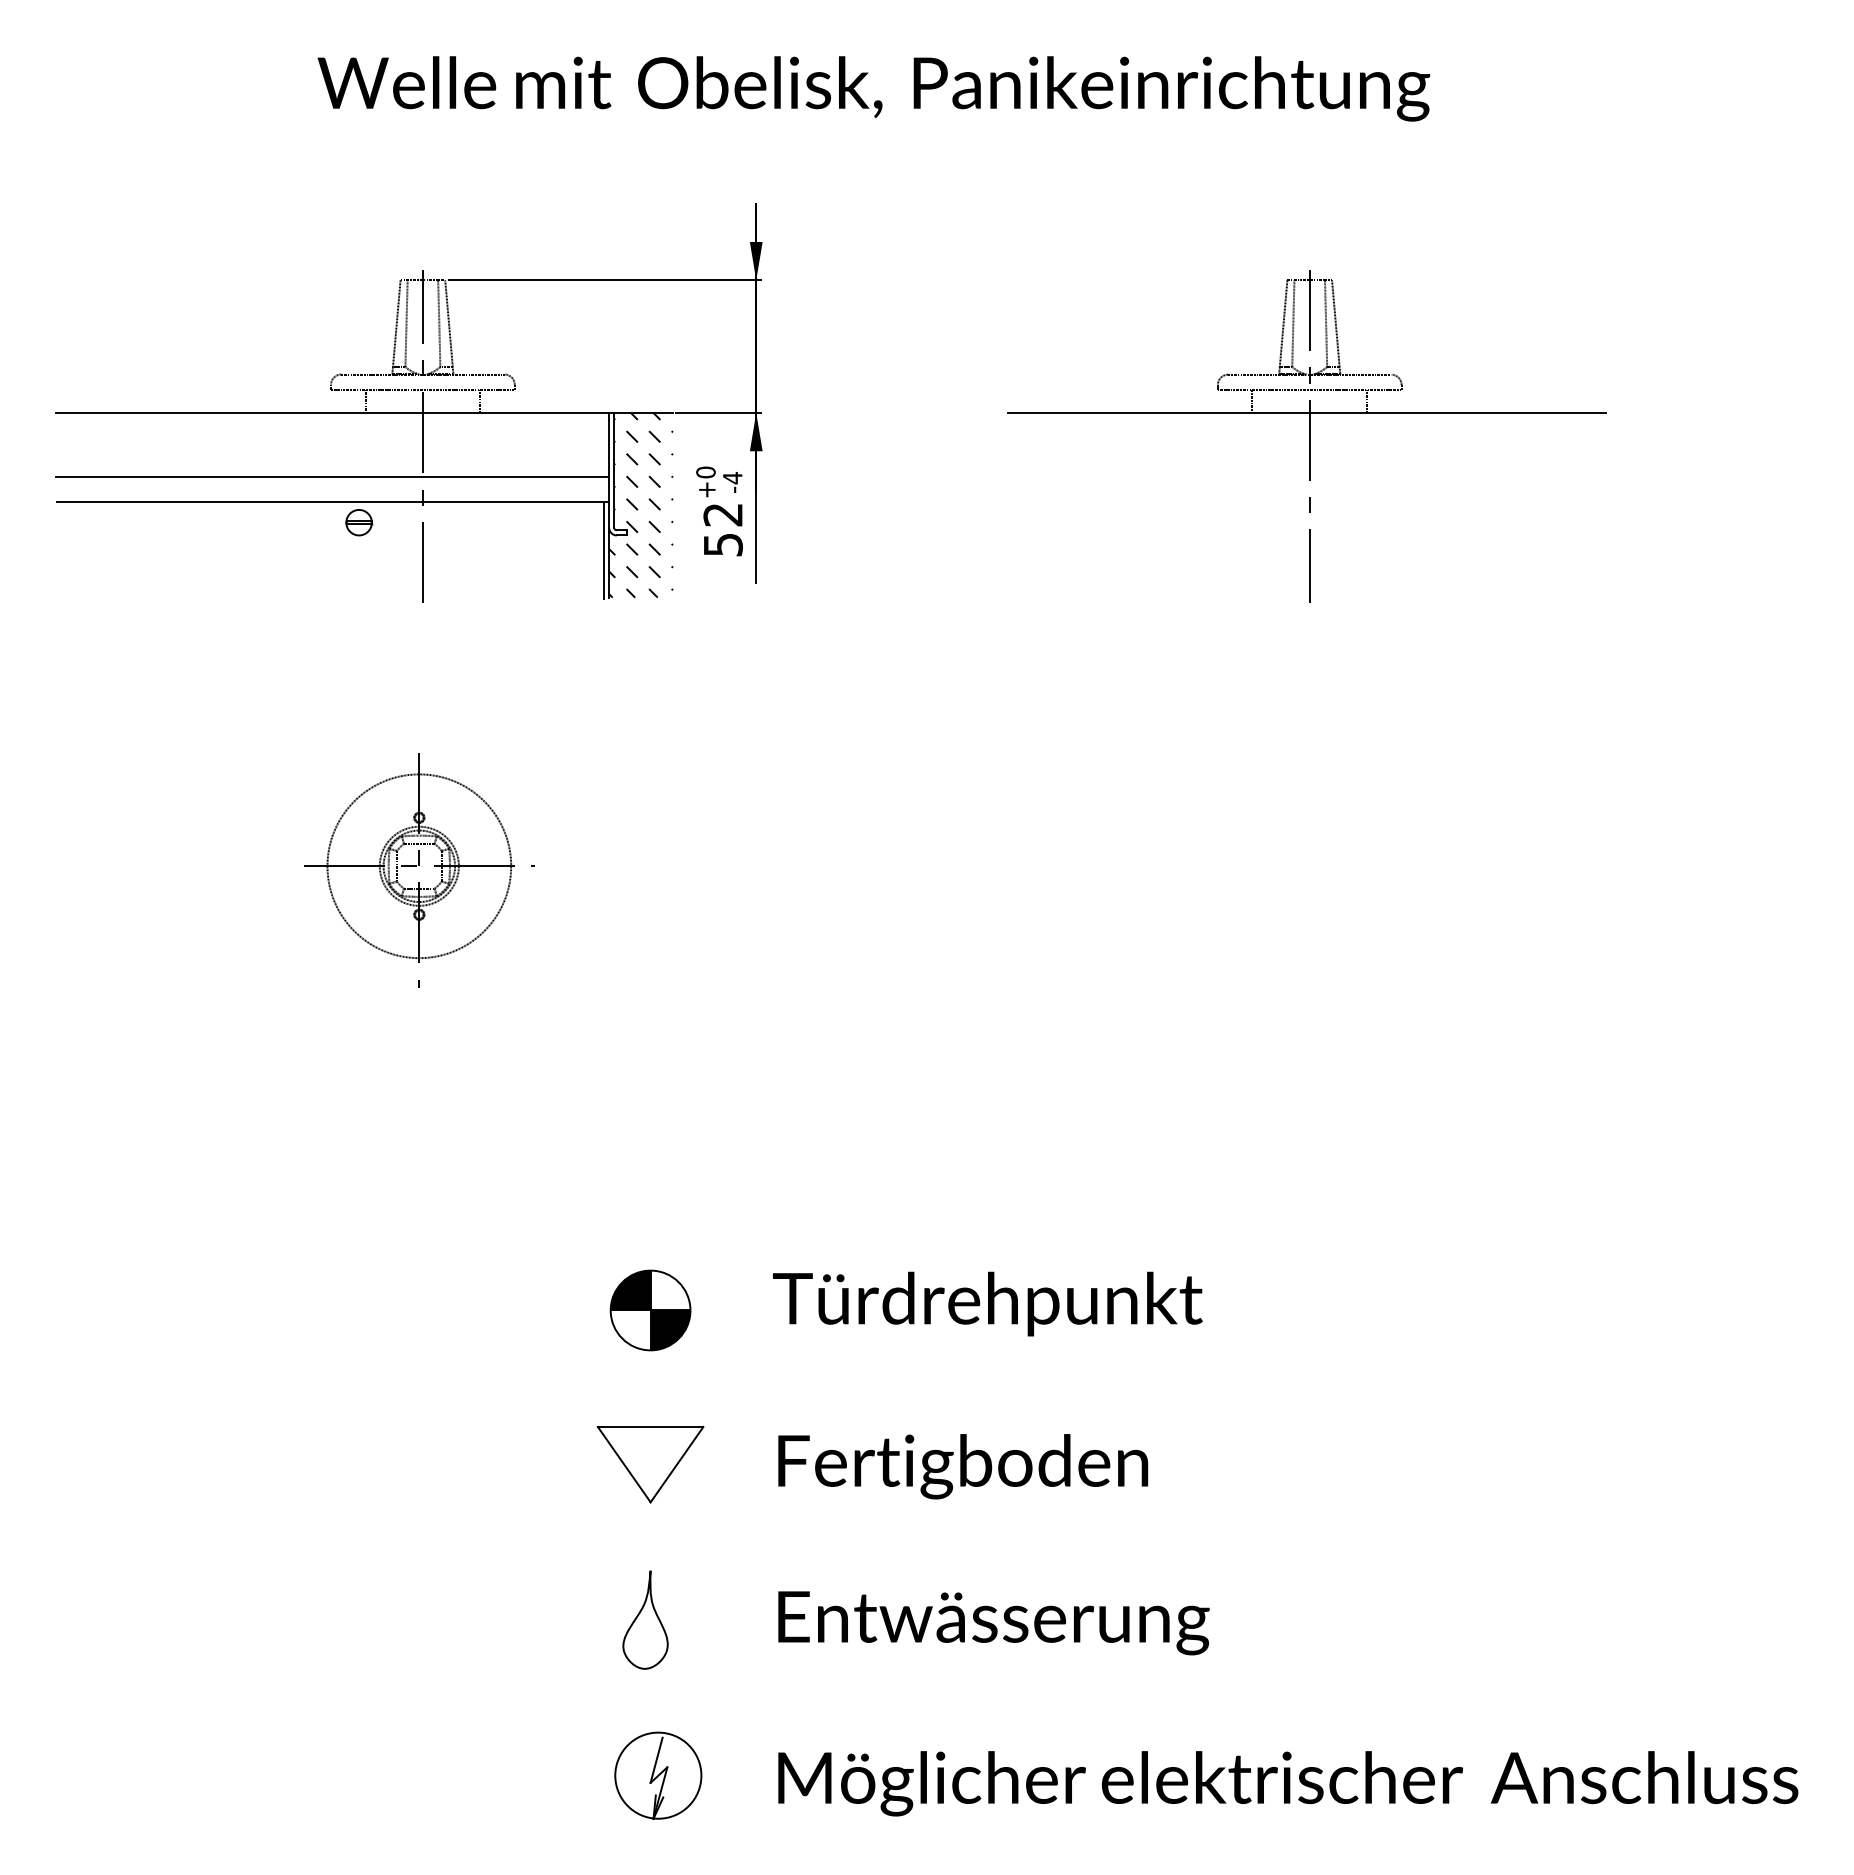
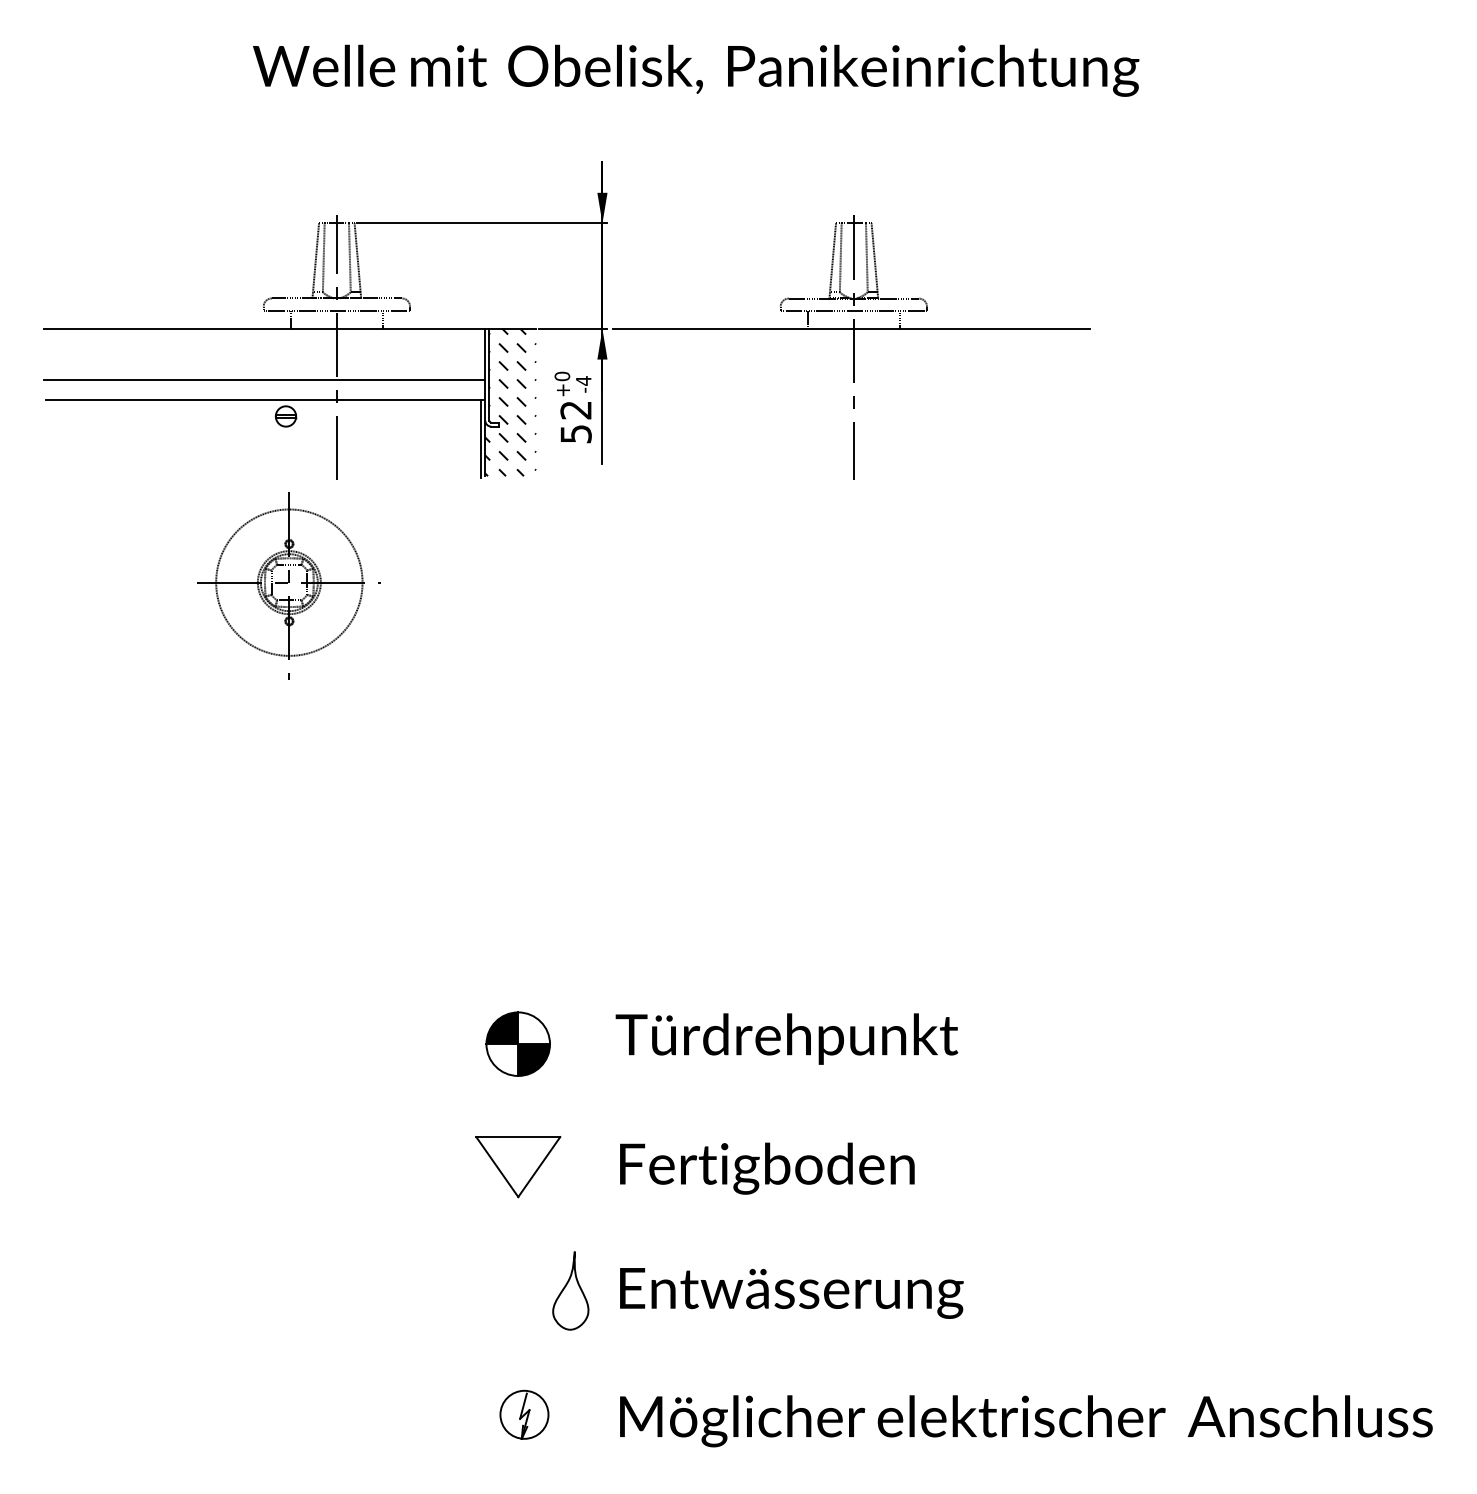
part: (1306, 436) -> (851, 347), moved
part: (419, 870) -> (289, 586), moved
curve: (639, 1615) -> (565, 1287), moved
part: (658, 1775) -> (524, 1414), size x0.7

